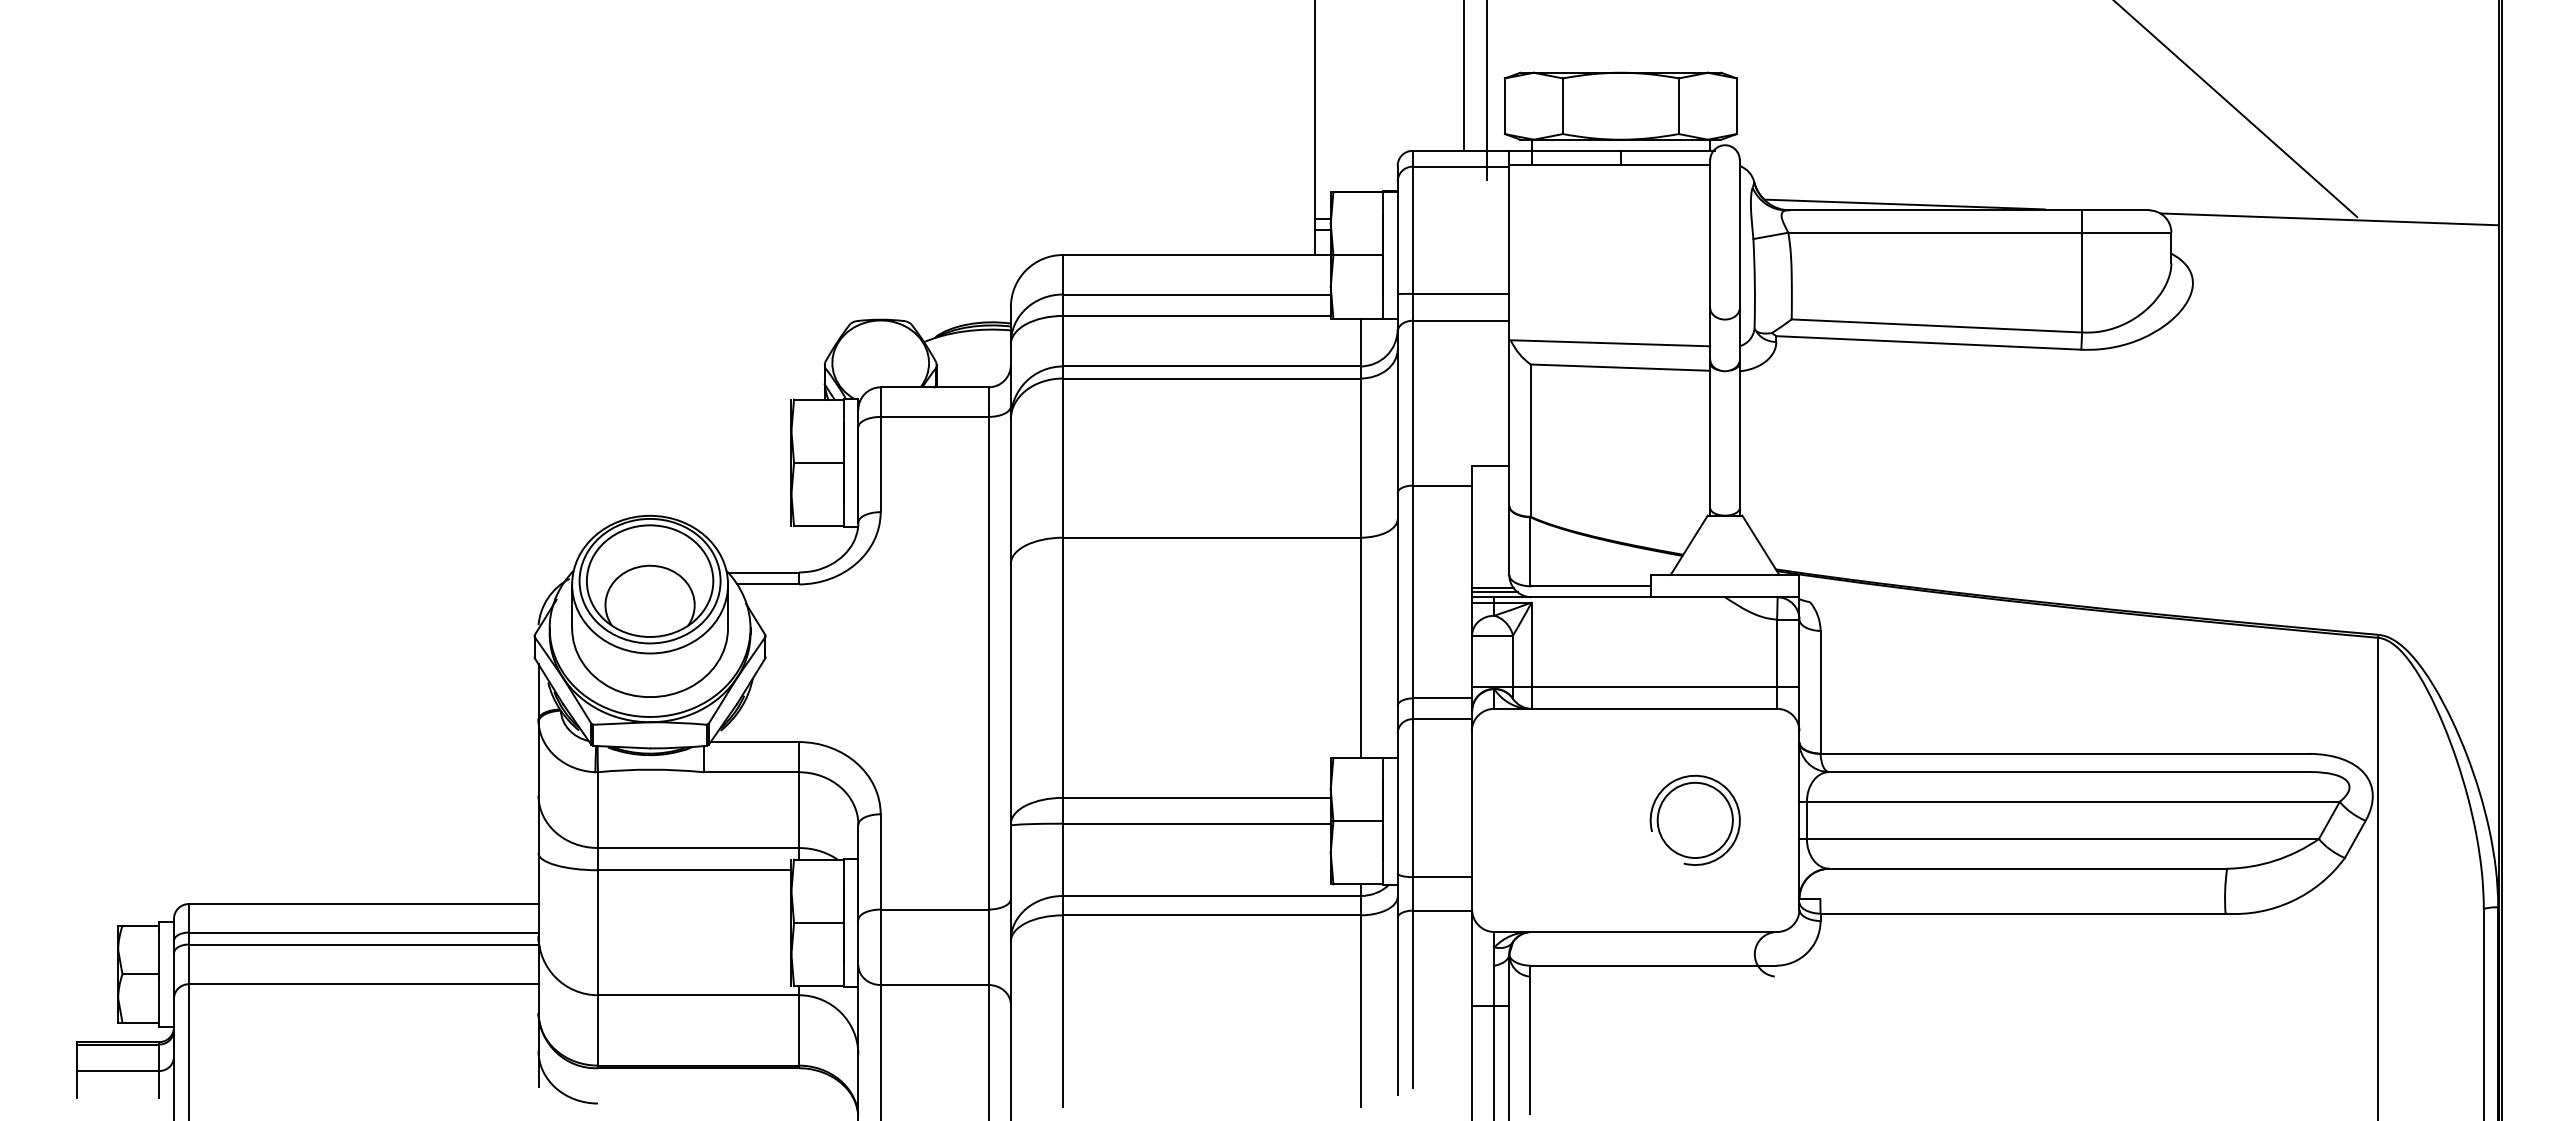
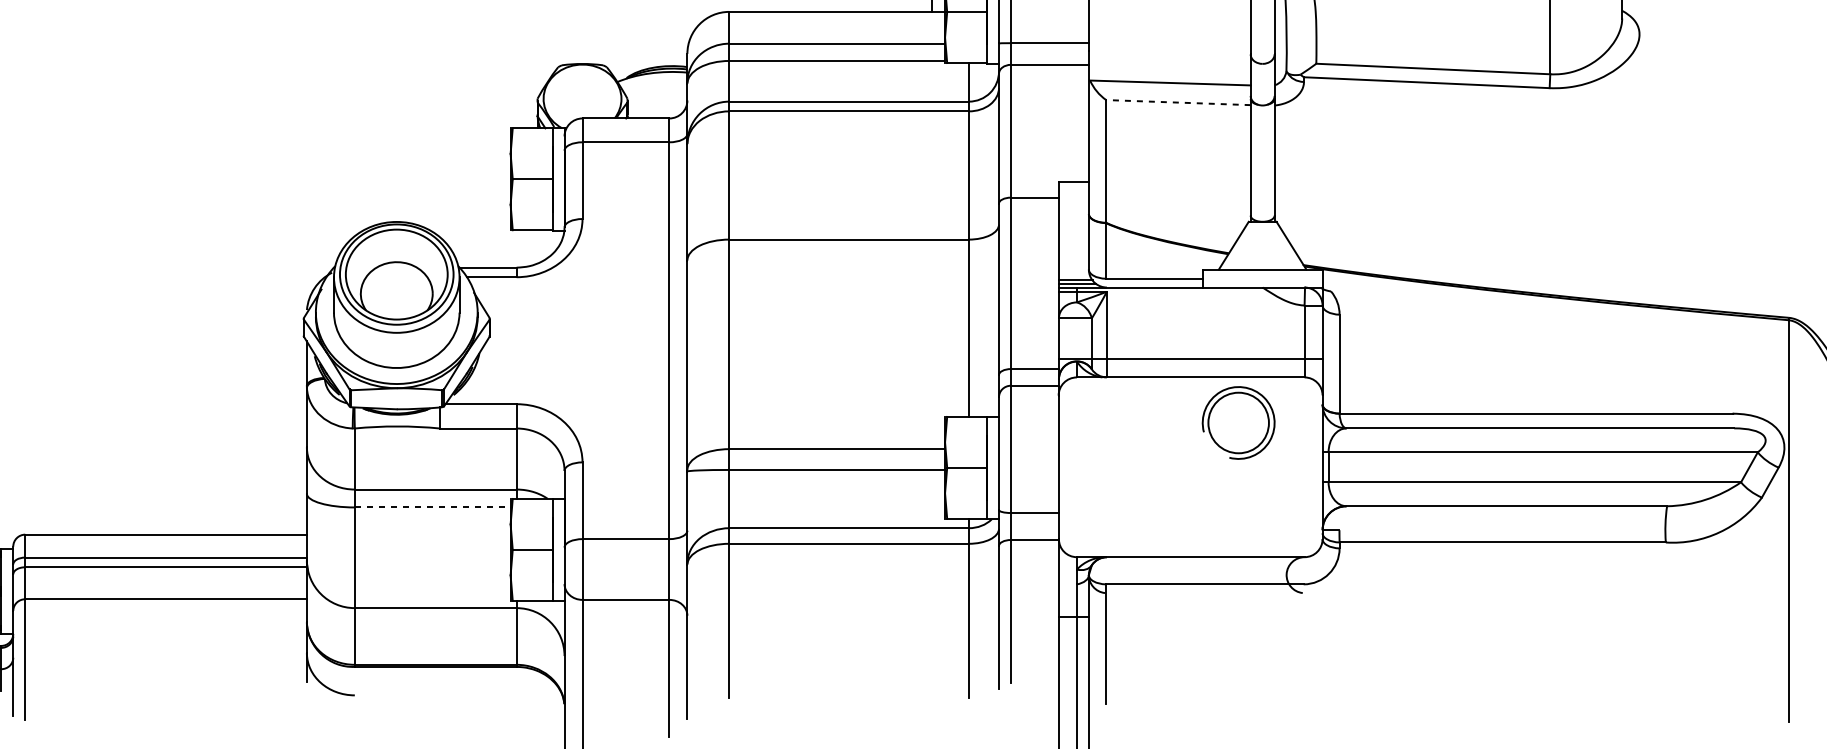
line: (1620, 367) -> (1178, 102), solid -> dashed
part: (1694, 819) -> (1238, 422), moved
line: (694, 870) -> (432, 507), solid -> dashed

